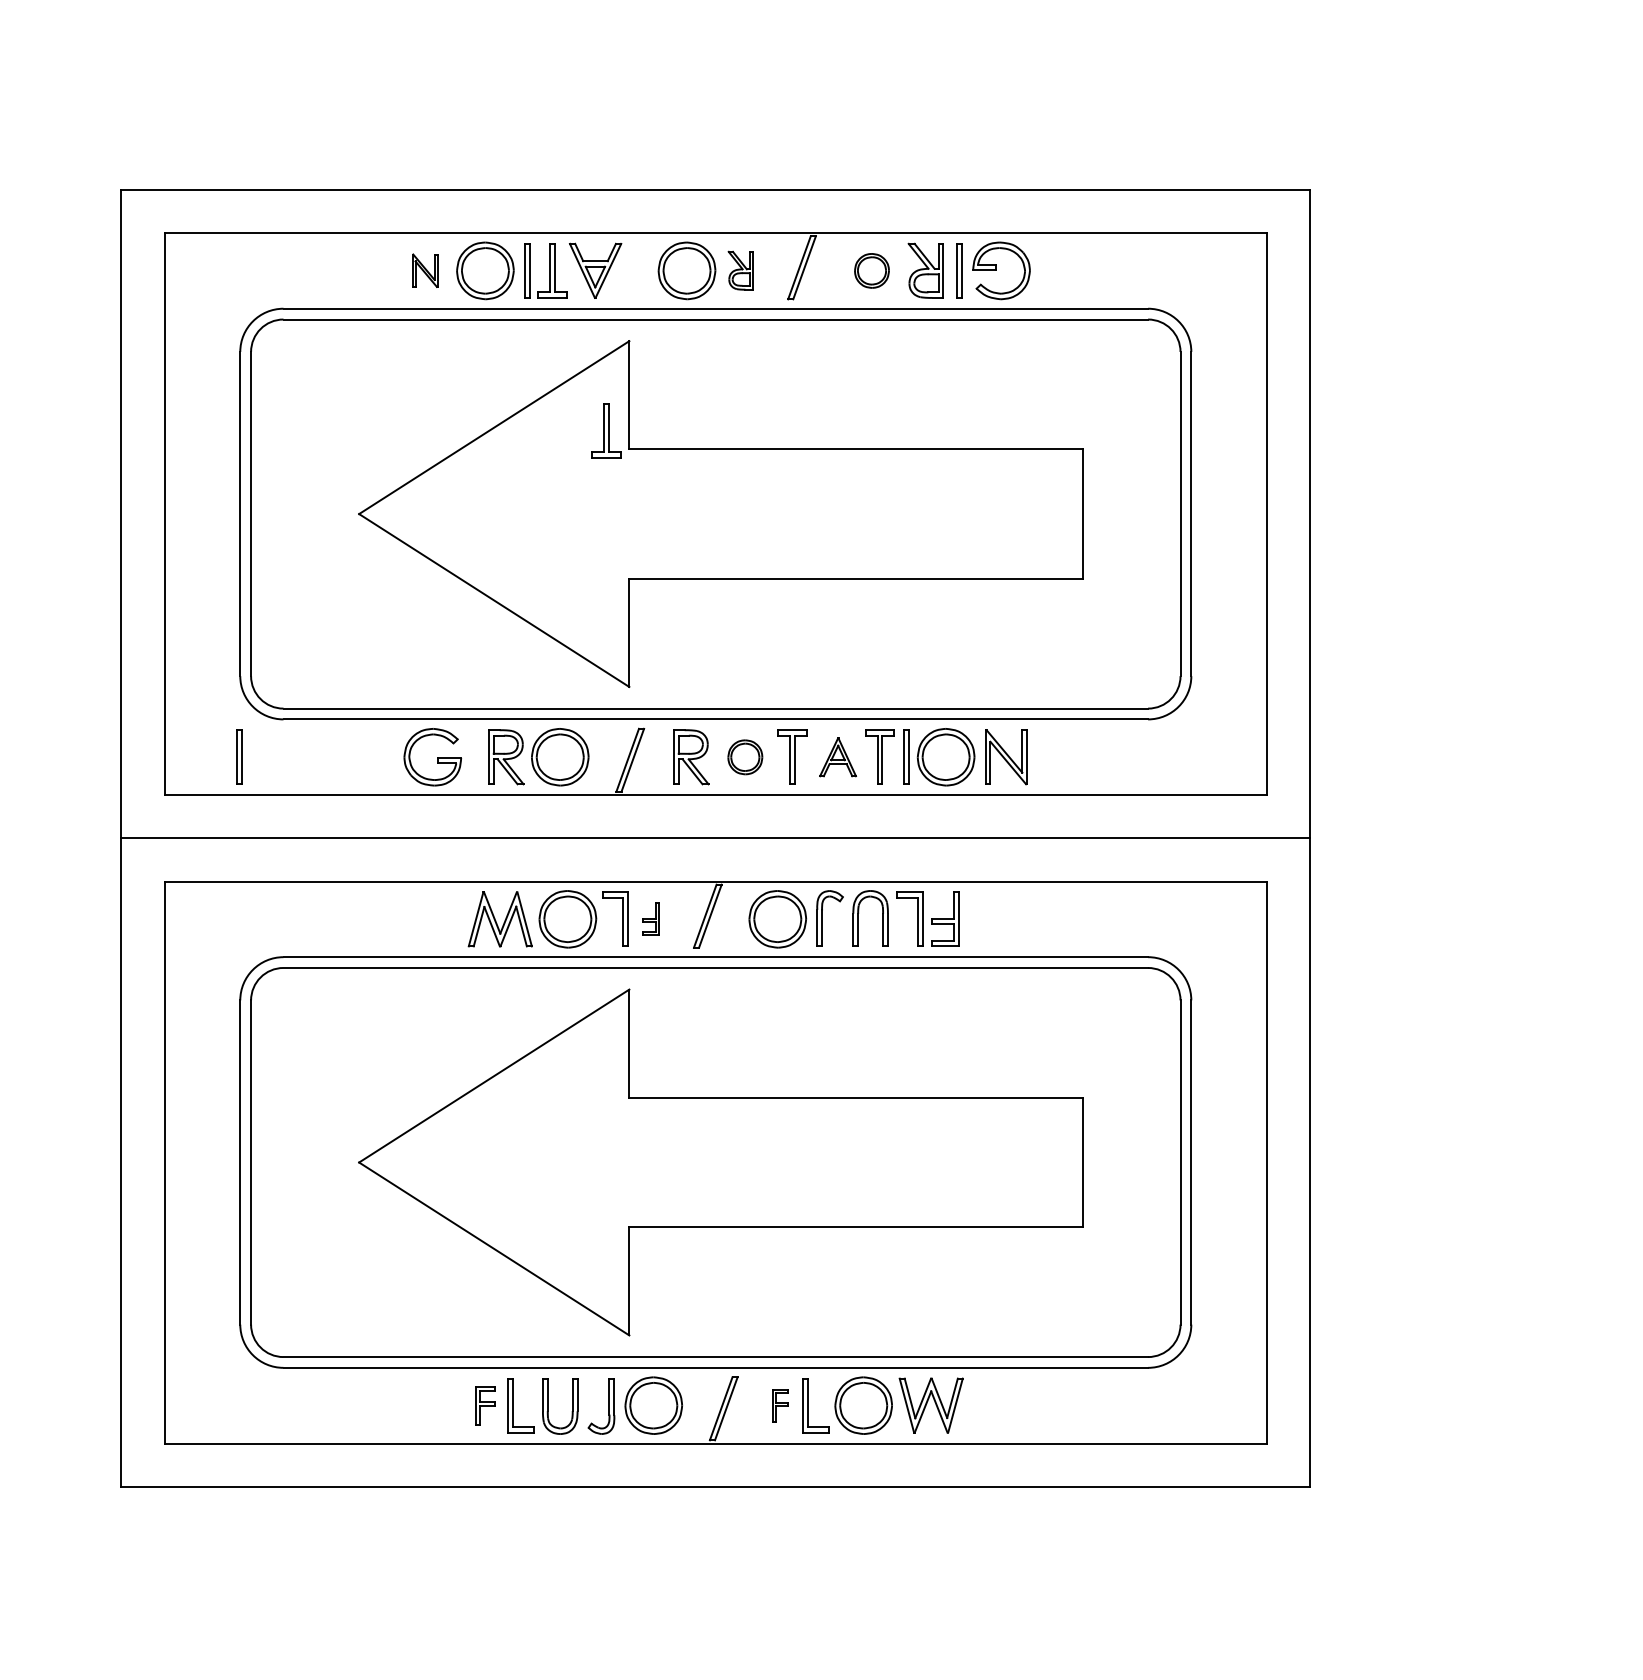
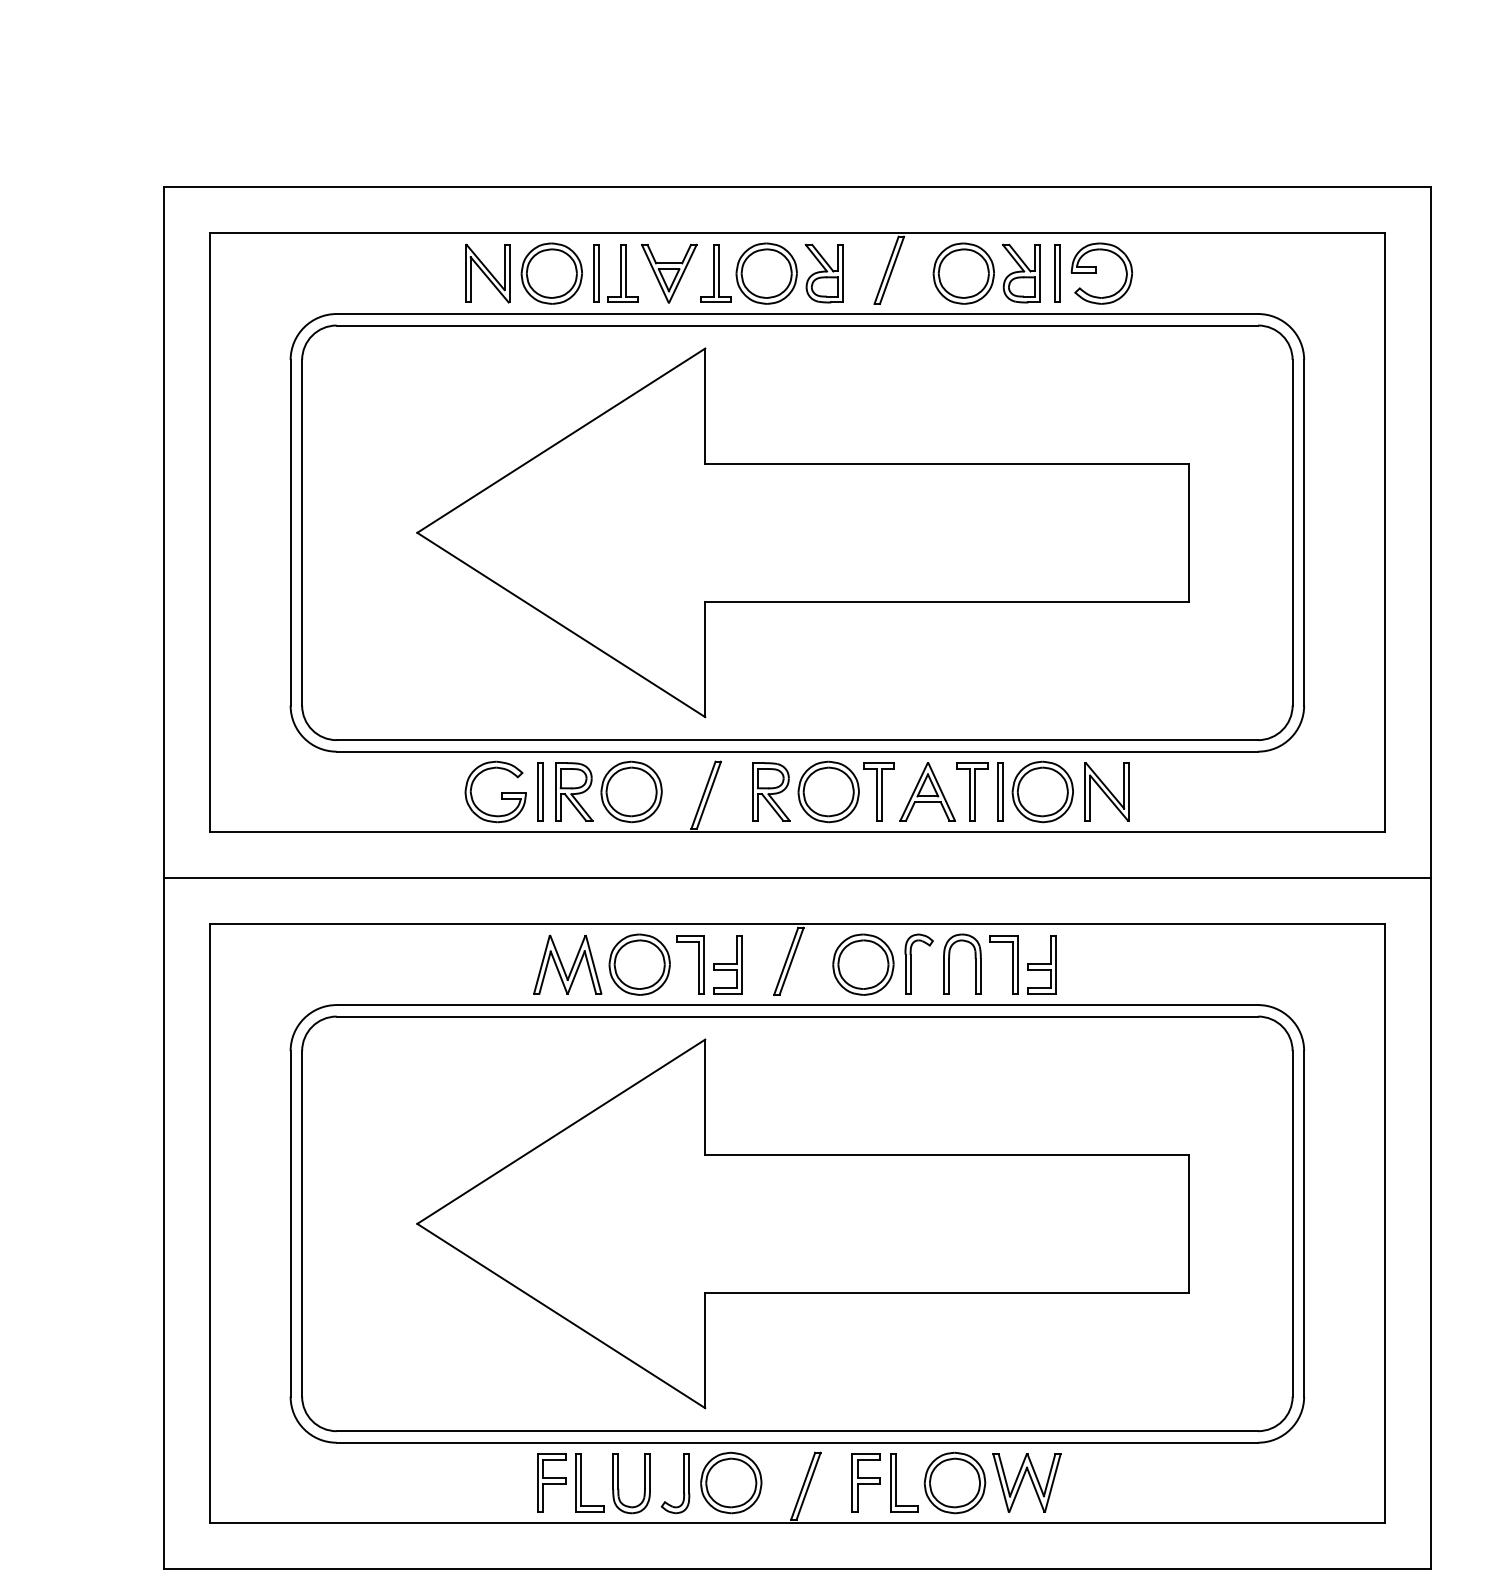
part: (424, 270) -> (486, 273), size x1.67
part: (740, 270) -> (823, 273), size x1.43
part: (871, 270) -> (963, 273), size x1.67
part: (606, 430) -> (716, 273), moved
part: (239, 756) -> (540, 791), moved
part: (745, 757) -> (829, 792), size x1.67
part: (837, 757) -> (927, 792), size x1.43
part: (650, 918) -> (727, 963), size x1.67
part: (485, 1405) -> (551, 1482), size x1.43
part: (780, 1405) -> (866, 1482), size x1.67

